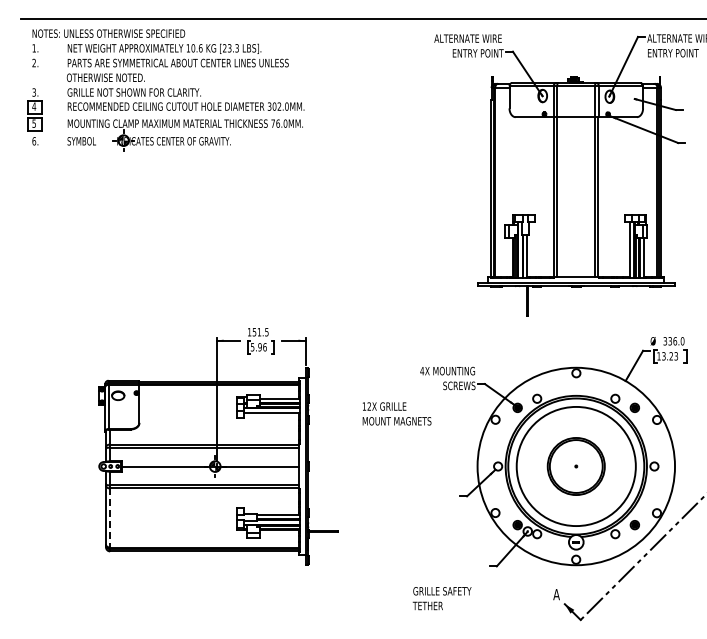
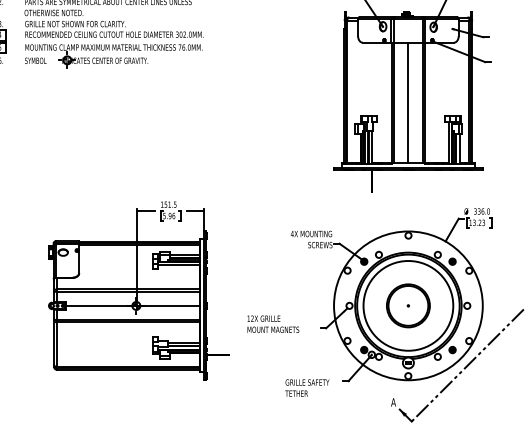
line: (576, 196) -> (408, 102), added
text: (396, 413) -> (272, 323), moved
line: (110, 518) -> (57, 345), dashed -> solid
text: (441, 598) -> (306, 388), moved

